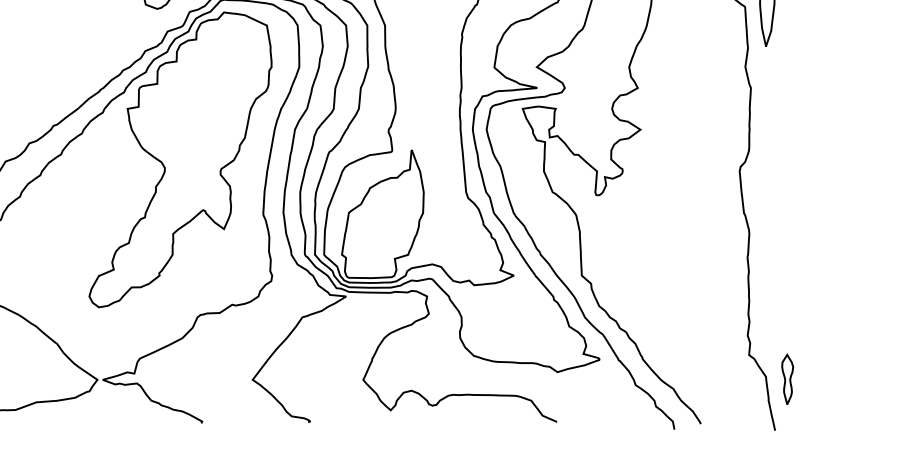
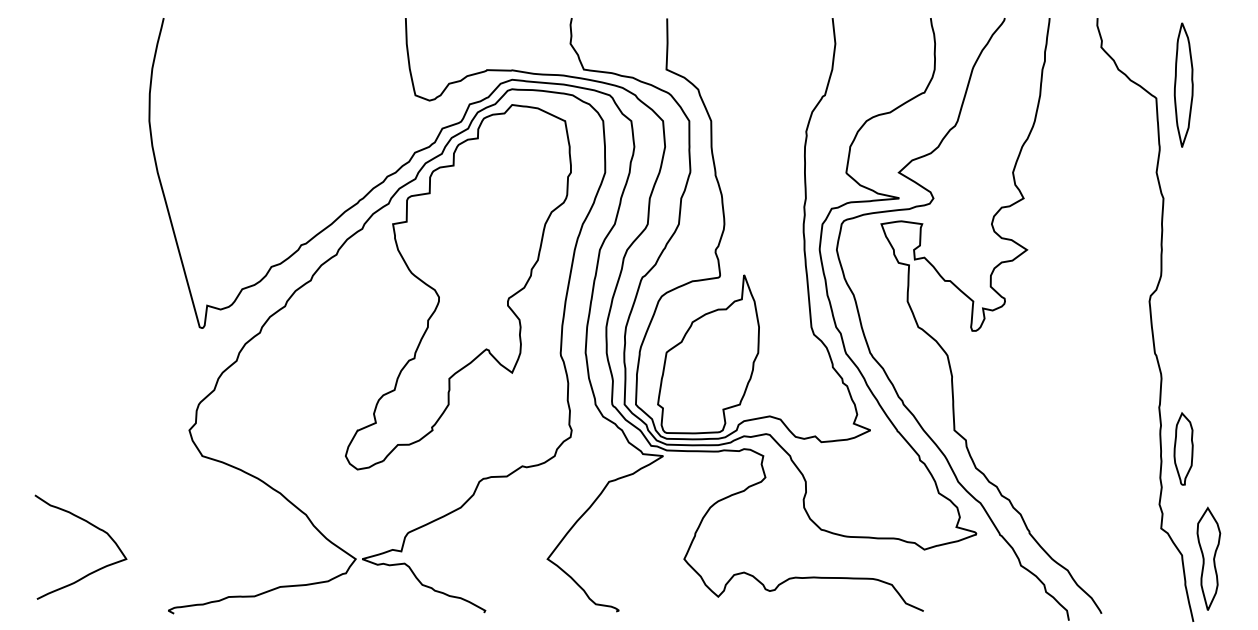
part: (767, 290) -> (1183, 448), added
part: (787, 379) -> (1208, 558), size x1.67

